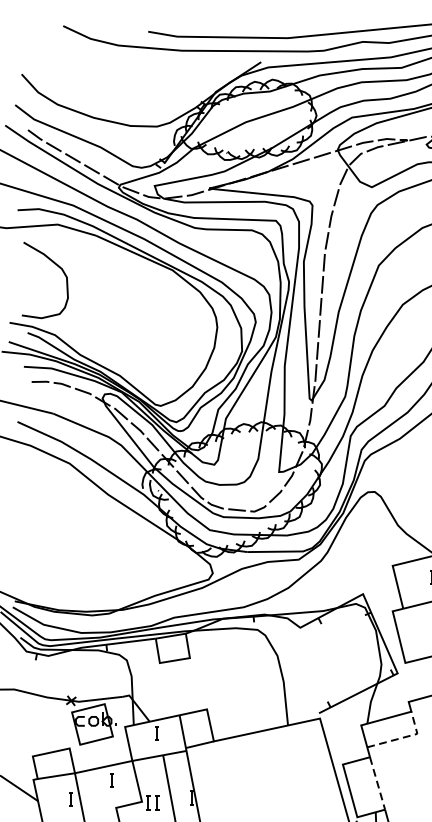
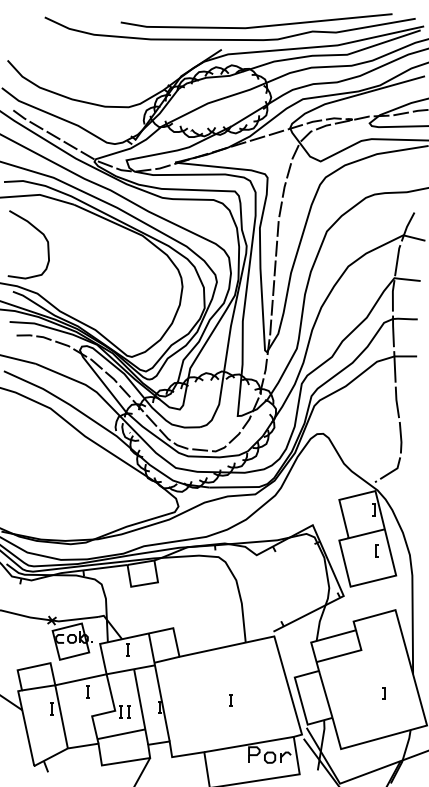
line: (402, 737) -> (348, 653), dashed -> solid
line: (377, 783) -> (325, 694), dashed -> solid
part: (270, 790) -> (230, 700), added

